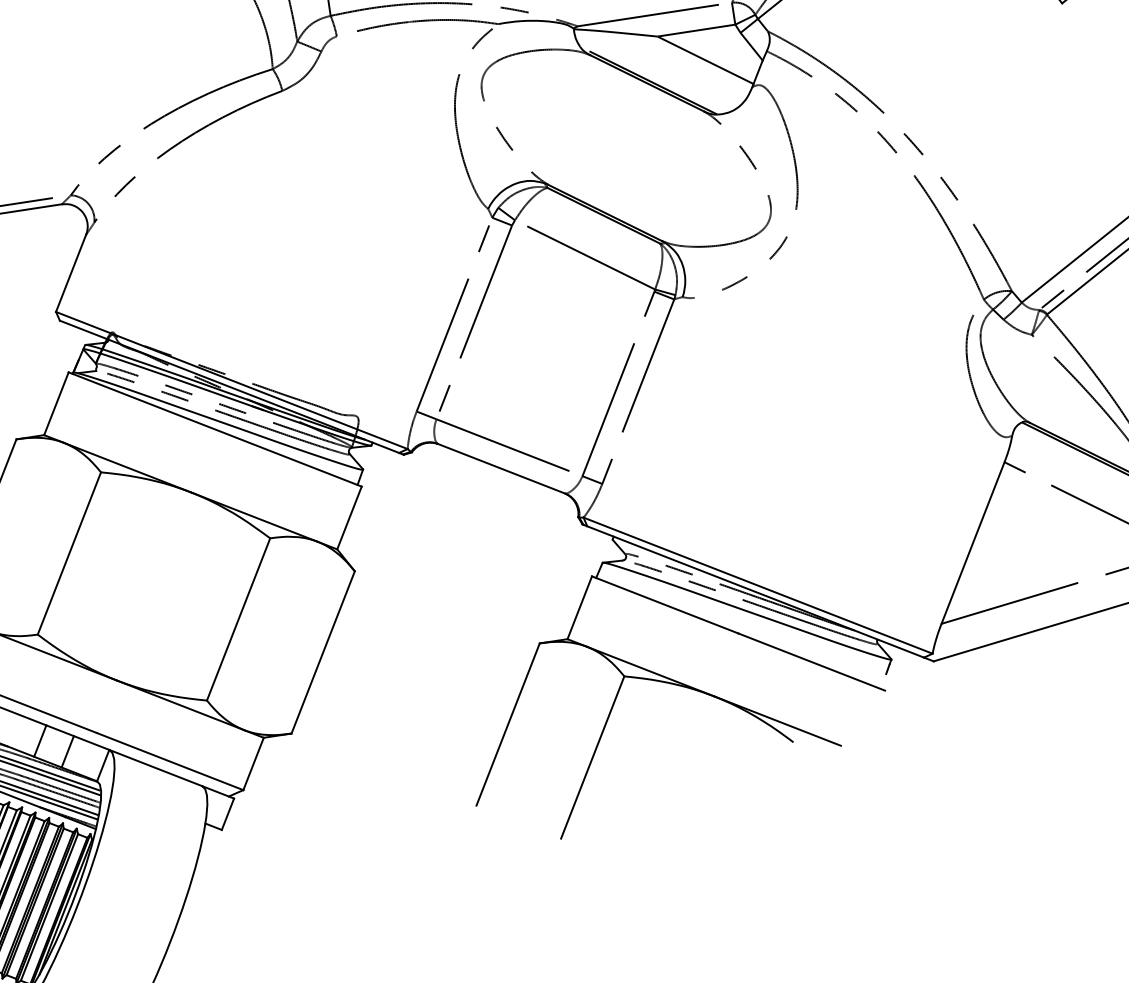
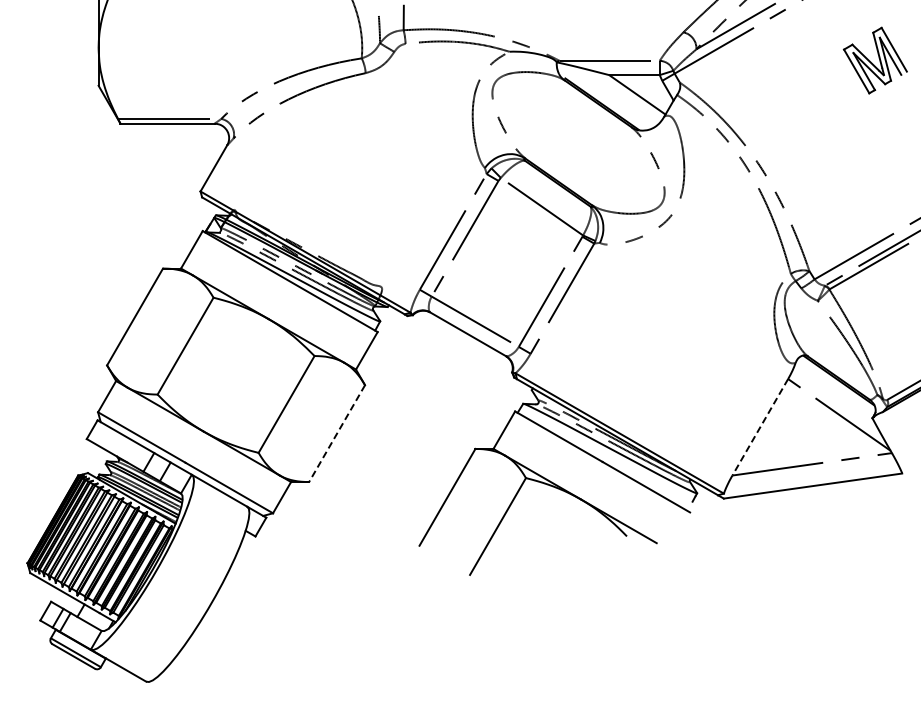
line: (973, 543) -> (760, 427), solid -> dashed
line: (323, 652) -> (337, 433), solid -> dashed

